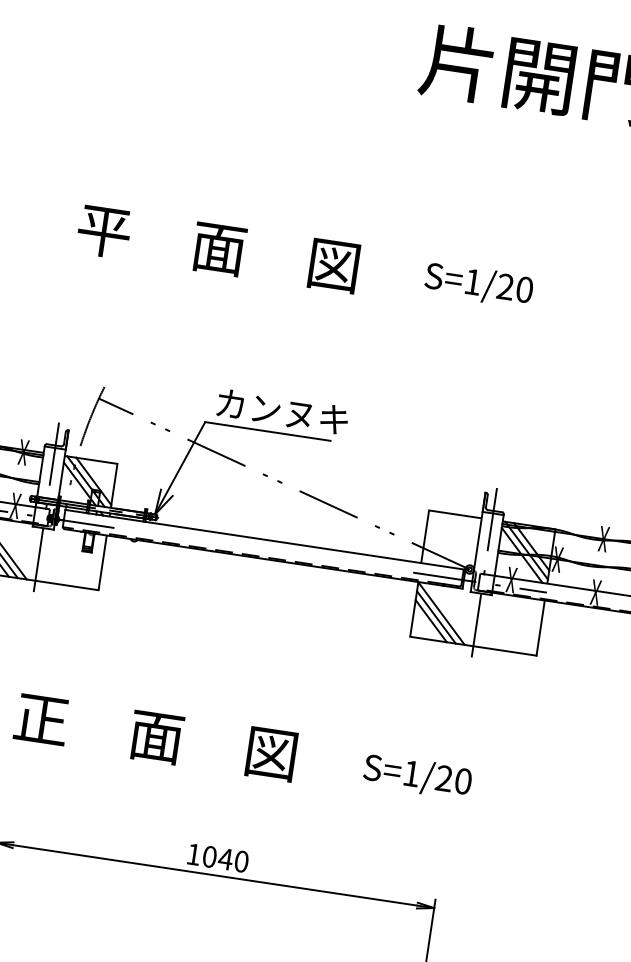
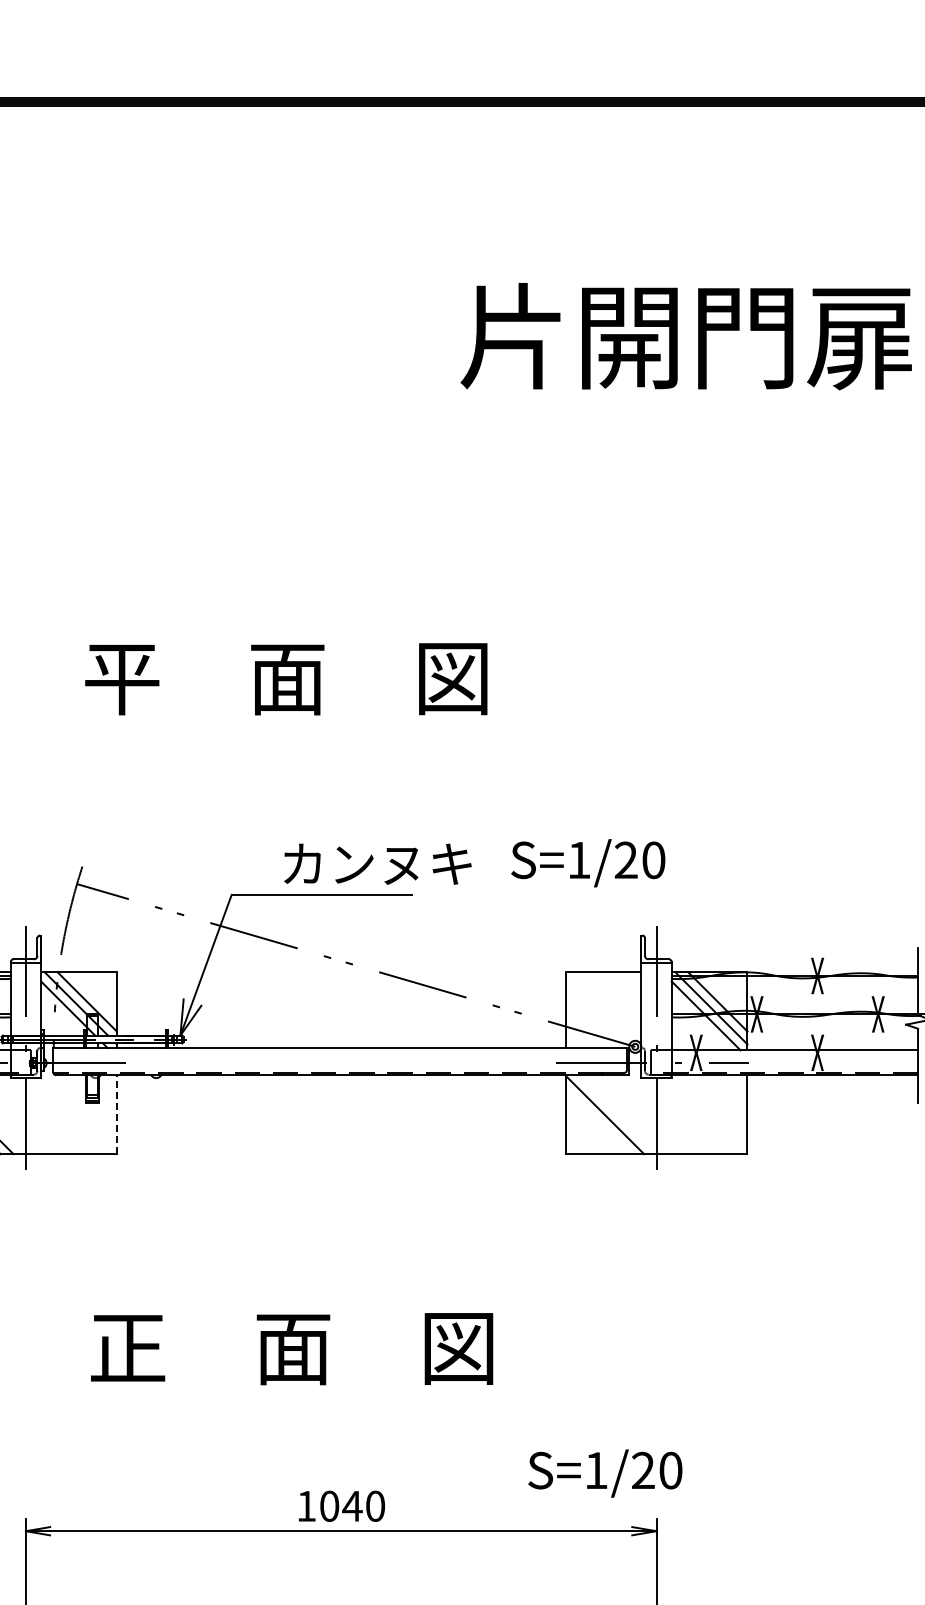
text: (218, 249) -> (286, 679), moved
text: (479, 285) -> (588, 863), moved
text: (282, 411) -> (377, 863), moved
line: (102, 562) -> (116, 1114), solid -> dashed
line: (436, 617) -> (598, 1121), removed
line: (430, 621) -> (591, 1127), removed
text: (155, 737) -> (292, 1349), moved
text: (417, 776) -> (605, 1473), moved

